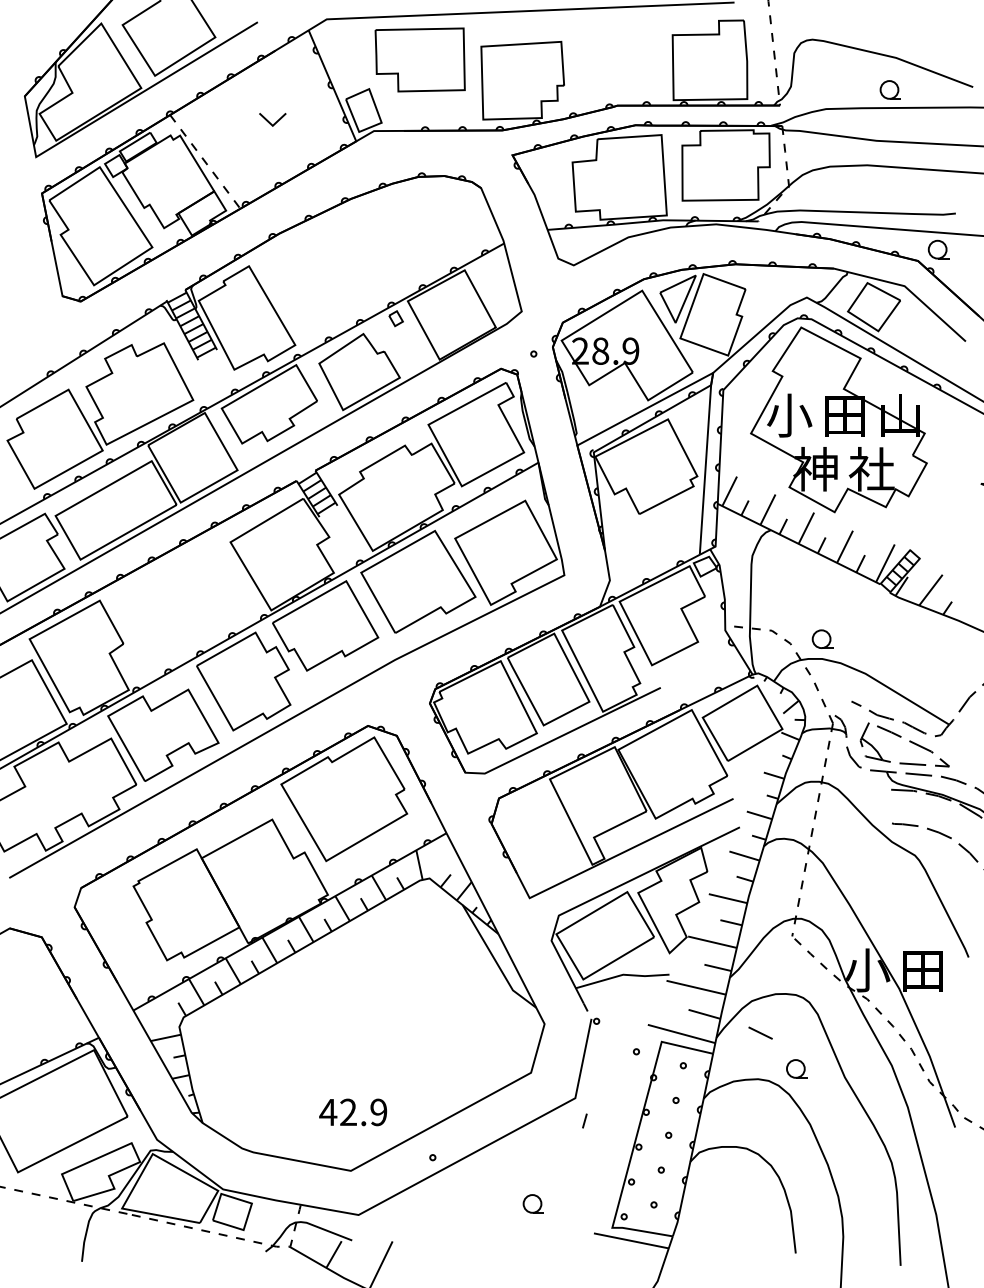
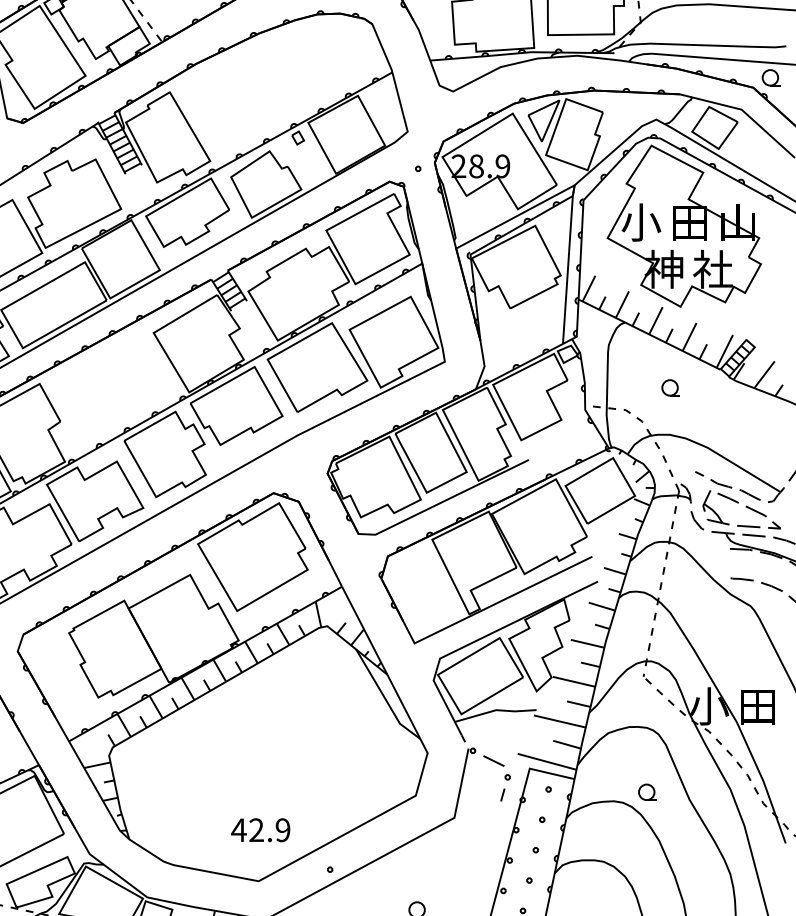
part: (822, 638) -> (670, 387), moved
line: (760, 1032) -> (493, 760), moved
line: (584, 1120) -> (502, 794), moved

